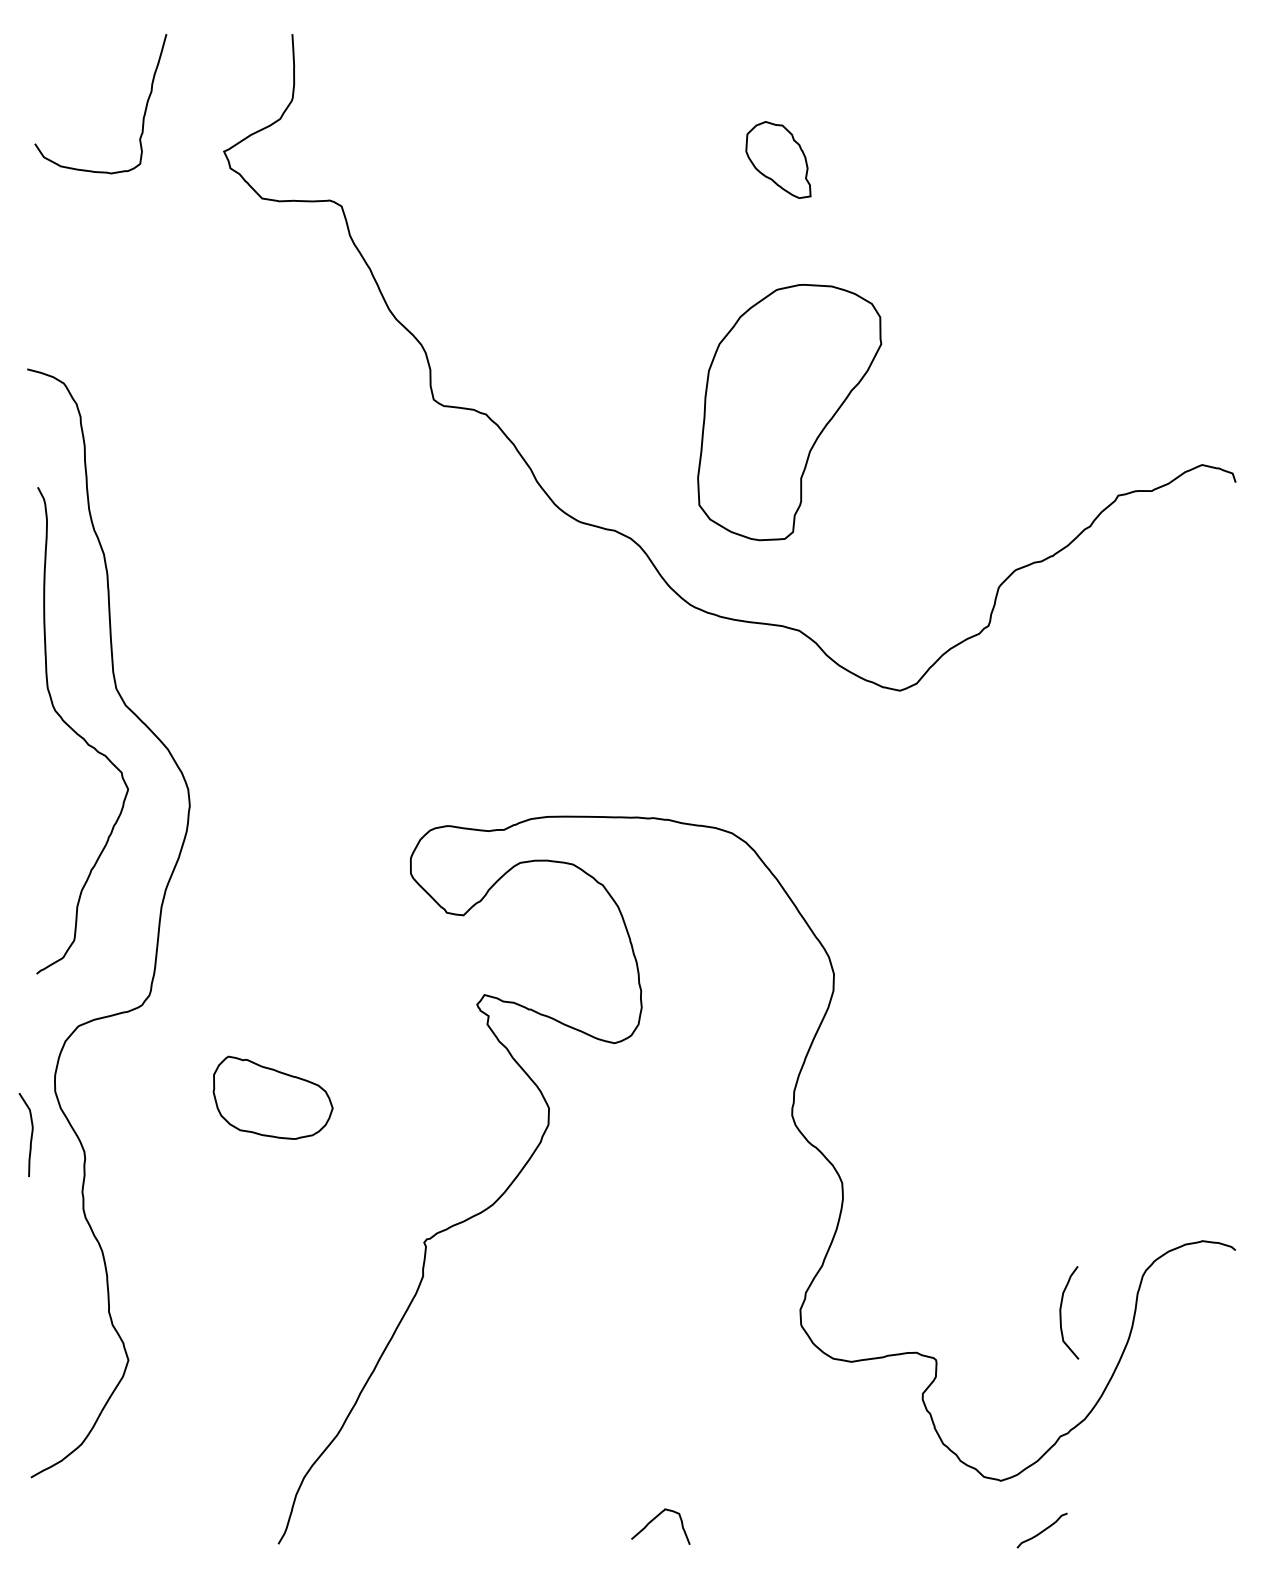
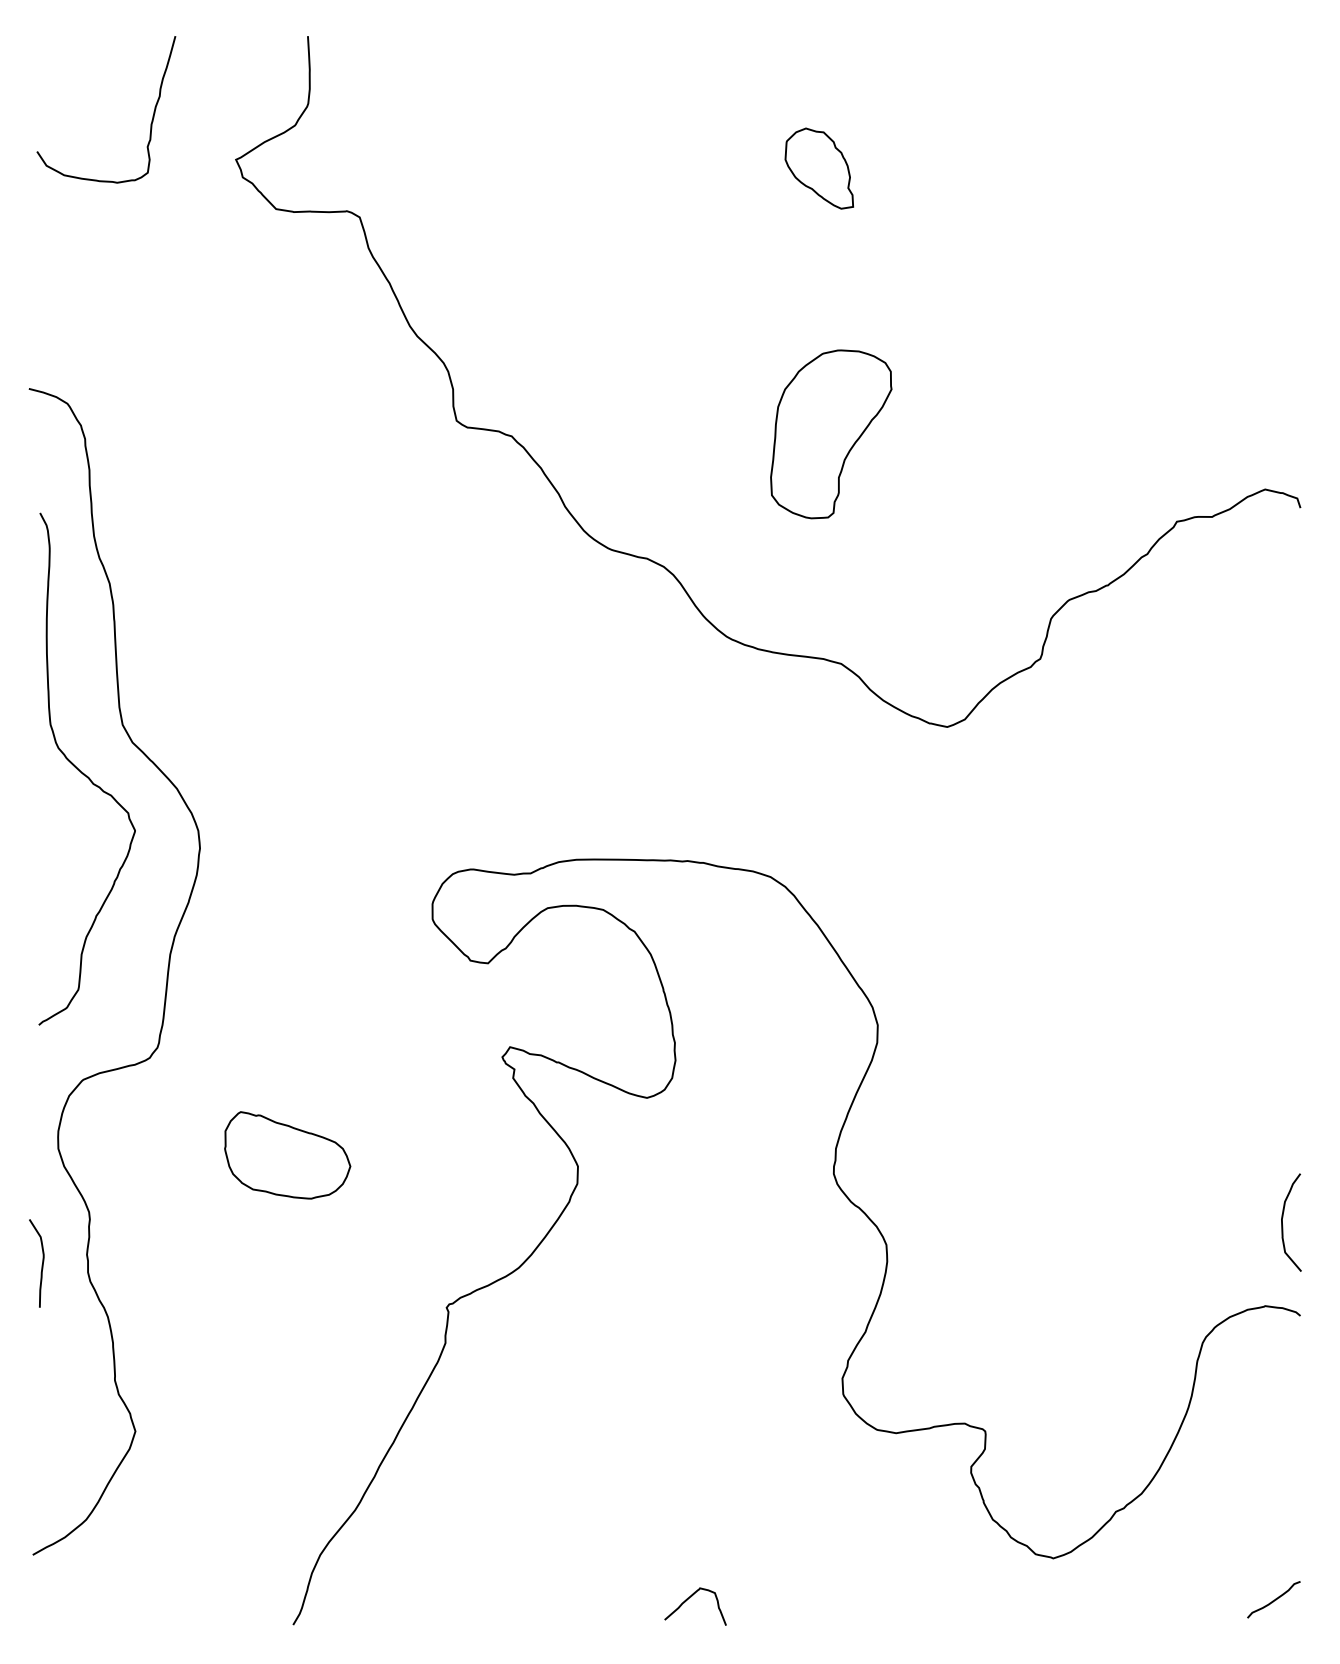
part: (789, 412) -> (831, 434), size x0.62
curve: (30, 1135) -> (41, 1264), moved
curve: (1061, 1316) -> (1283, 1226), moved
curve: (1042, 1530) -> (1274, 1599), moved

